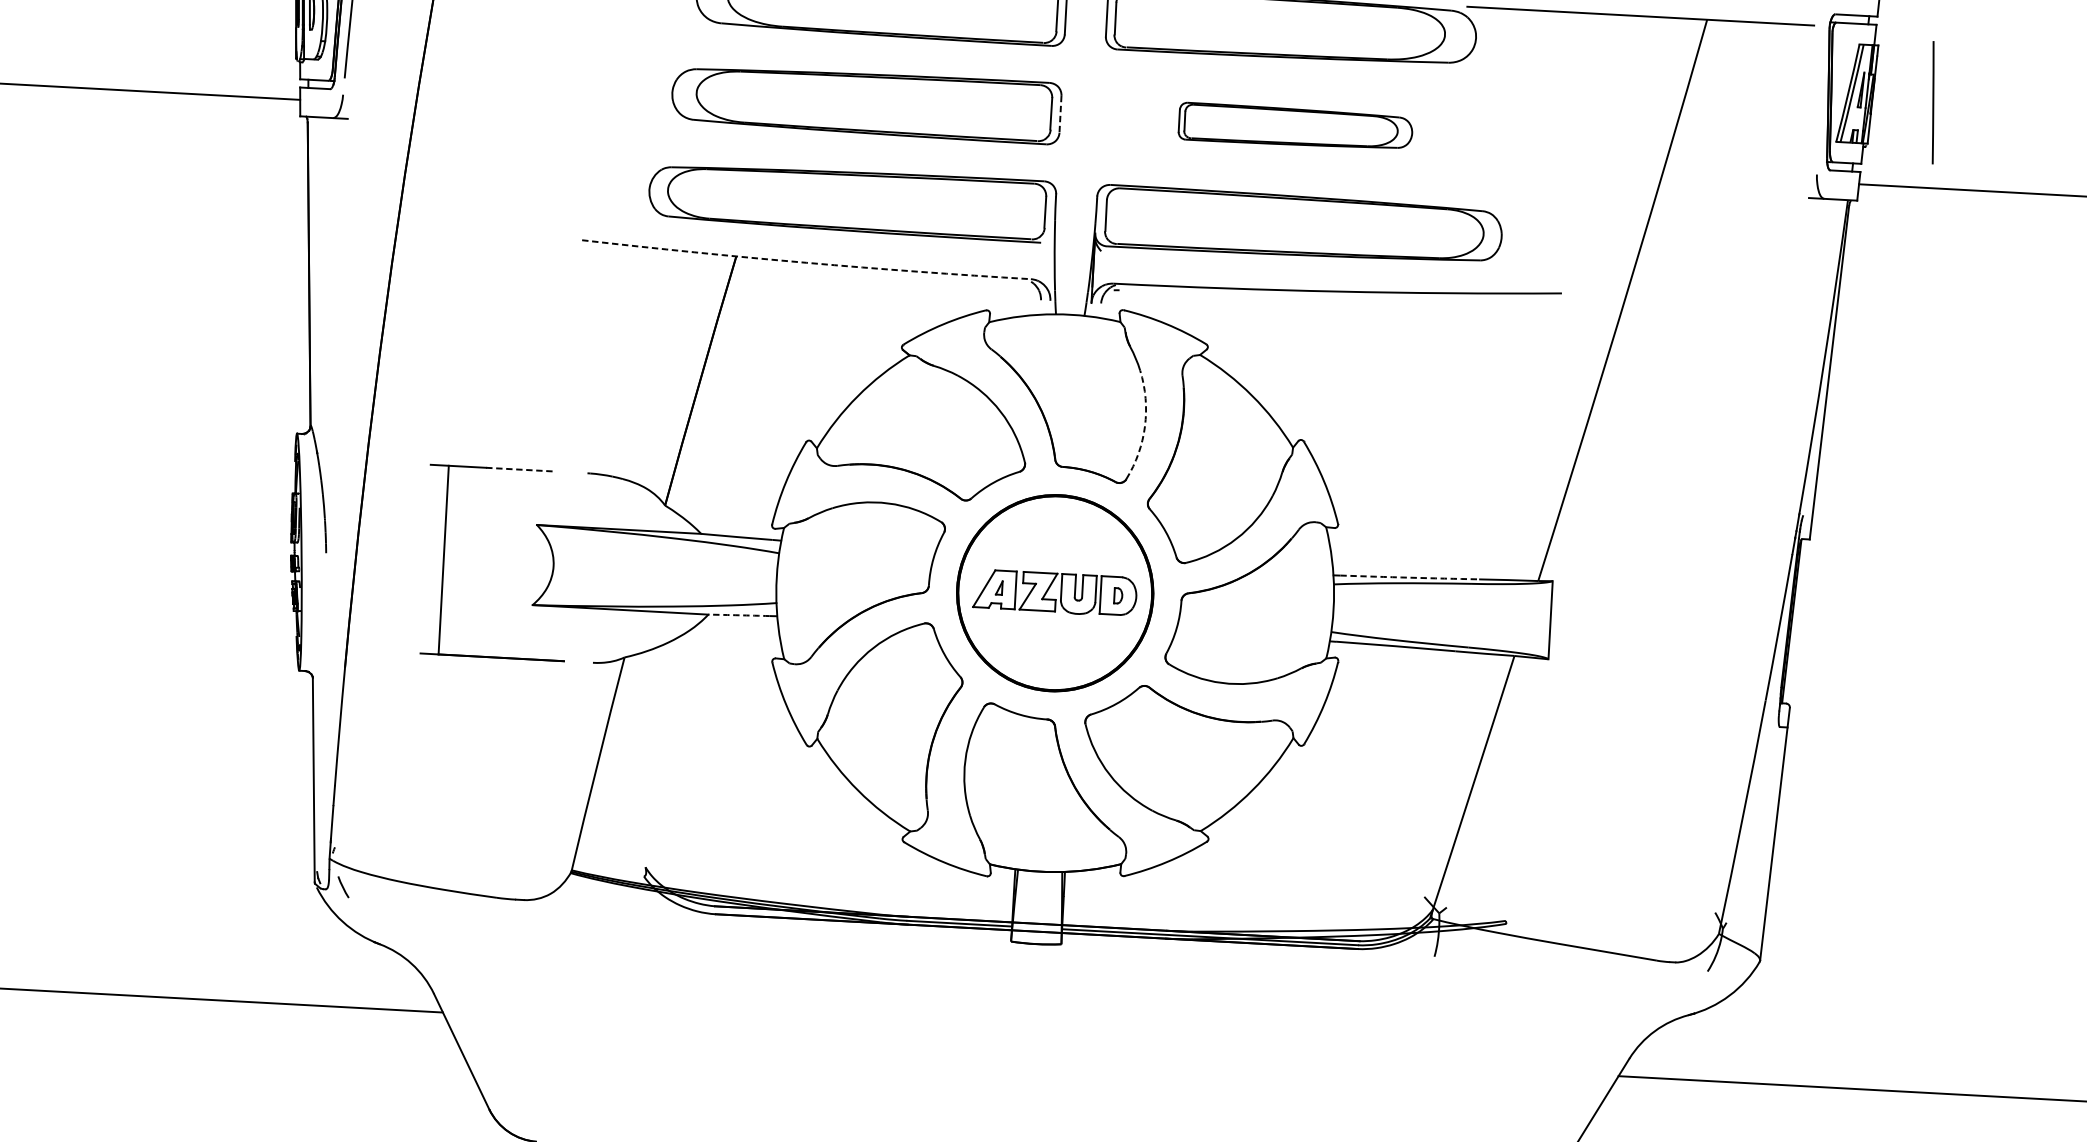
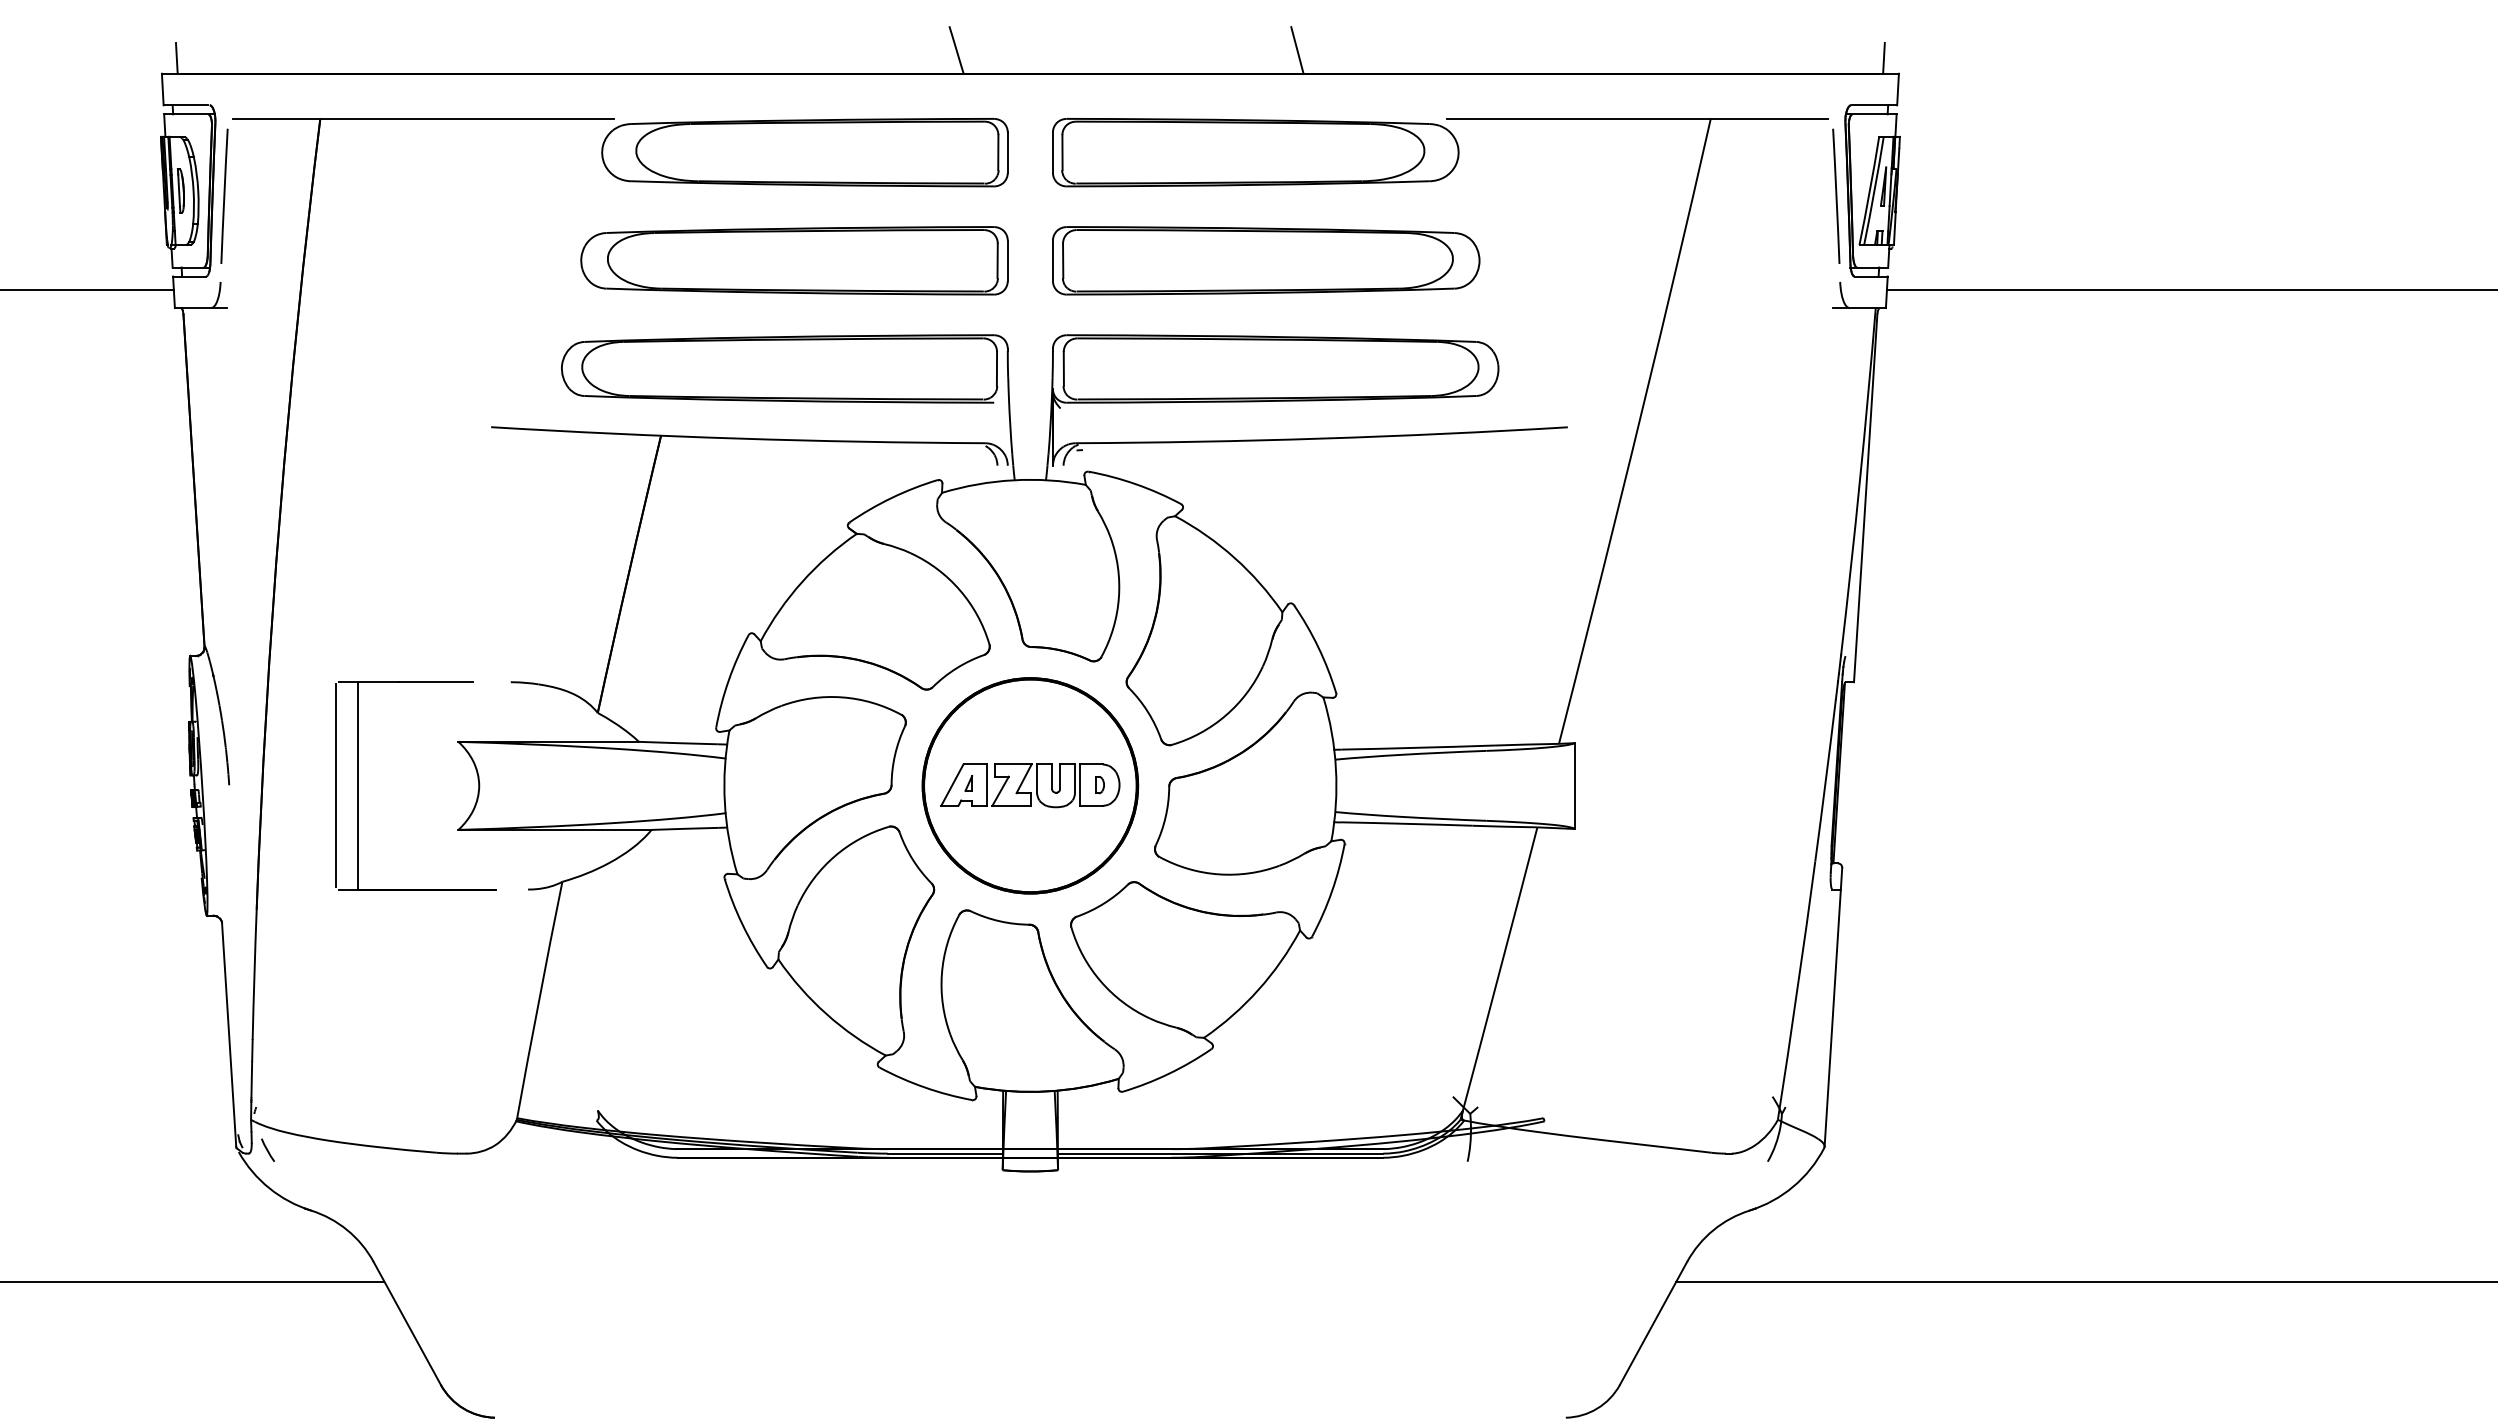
line: (1933, 101) -> (1836, 195), moved
line: (1060, 114) -> (1007, 261), dashed -> solid
part: (1295, 126) -> (1266, 260), size x1.67
arc: (806, 262) -> (738, 438), dashed -> solid
arc: (1144, 426) -> (1118, 597), dashed -> solid
line: (518, 469) -> (435, 682), dashed -> solid
line: (423, 558) -> (336, 785), added
arc: (1409, 577) -> (1417, 747), dashed -> solid
arc: (739, 615) -> (685, 828), dashed -> solid

